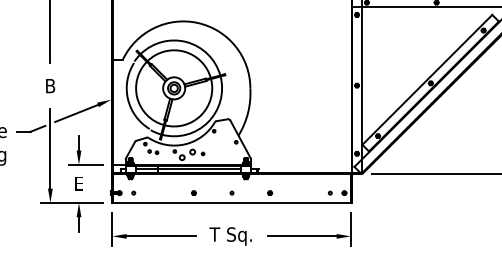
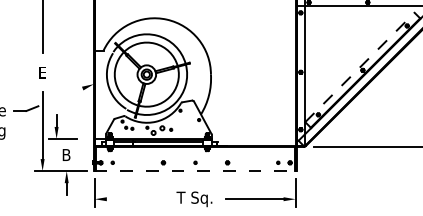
line: (427, 79) -> (360, 67), solid -> dashed
text: (50, 86) -> (42, 73), B -> E
line: (76, 112) -> (64, 94), removed
part: (85, 150) -> (62, 126), moved
text: (78, 183) -> (66, 154), E -> B
line: (232, 202) -> (195, 170), solid -> dashed
line: (160, 236) -> (135, 199), removed

